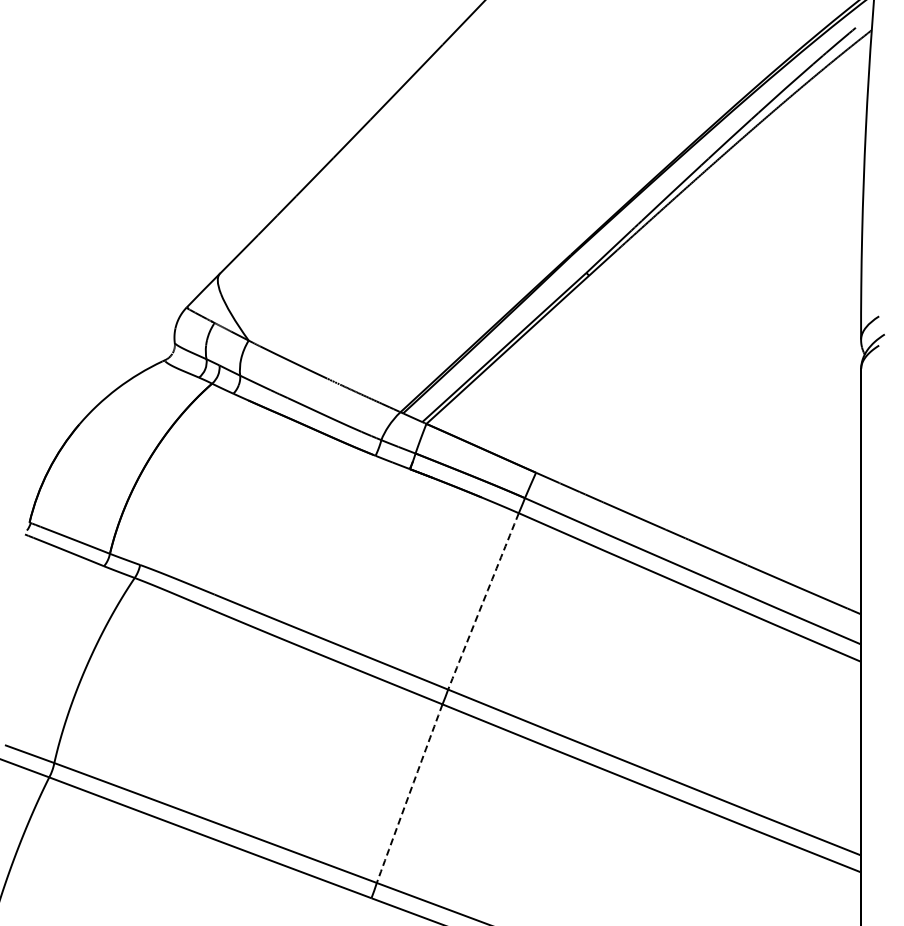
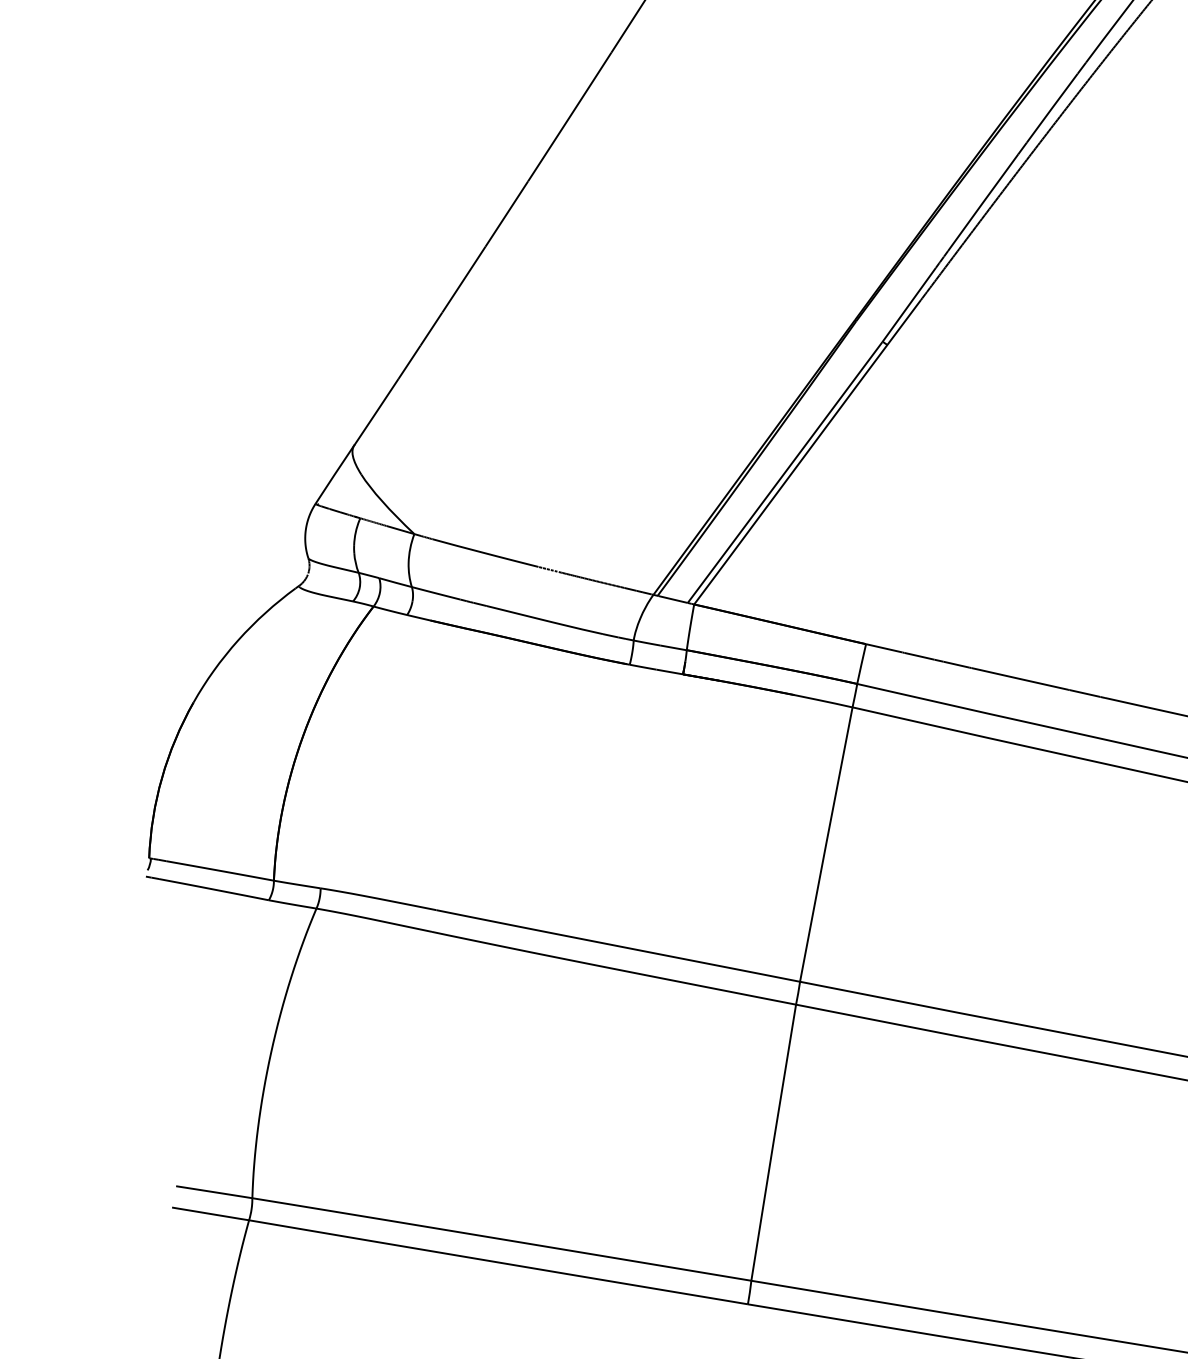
arc: (483, 601) -> (826, 844), dashed -> solid
arc: (409, 793) -> (773, 1142), dashed -> solid

